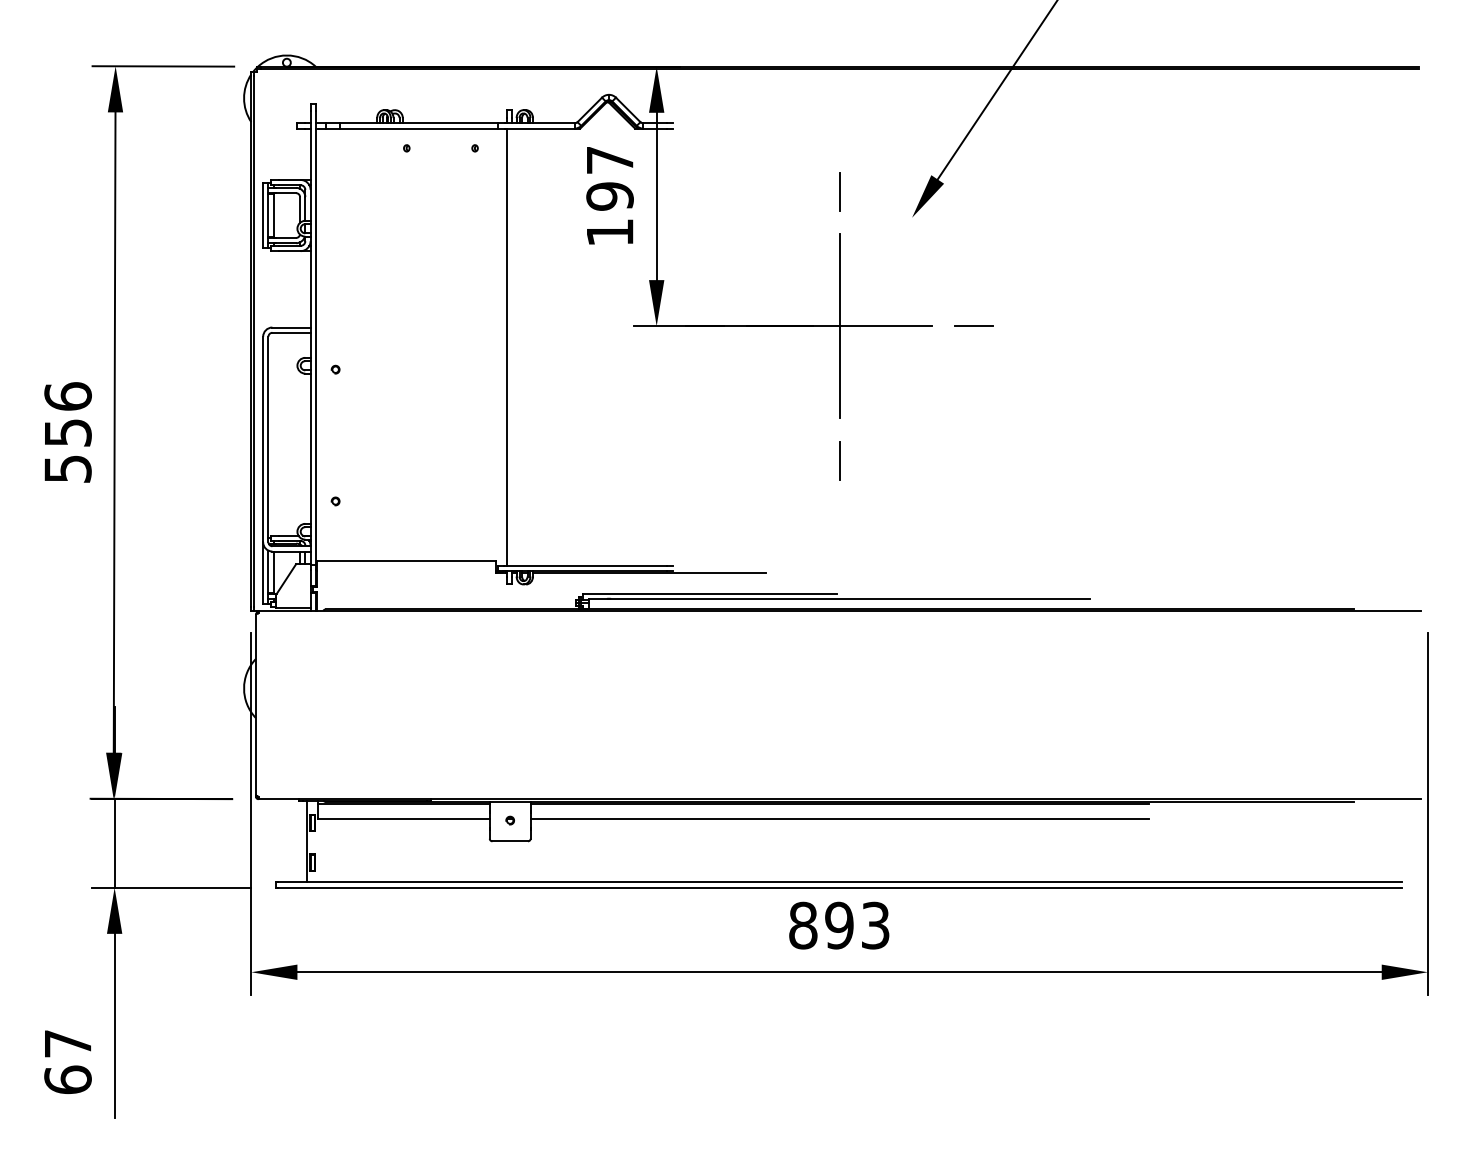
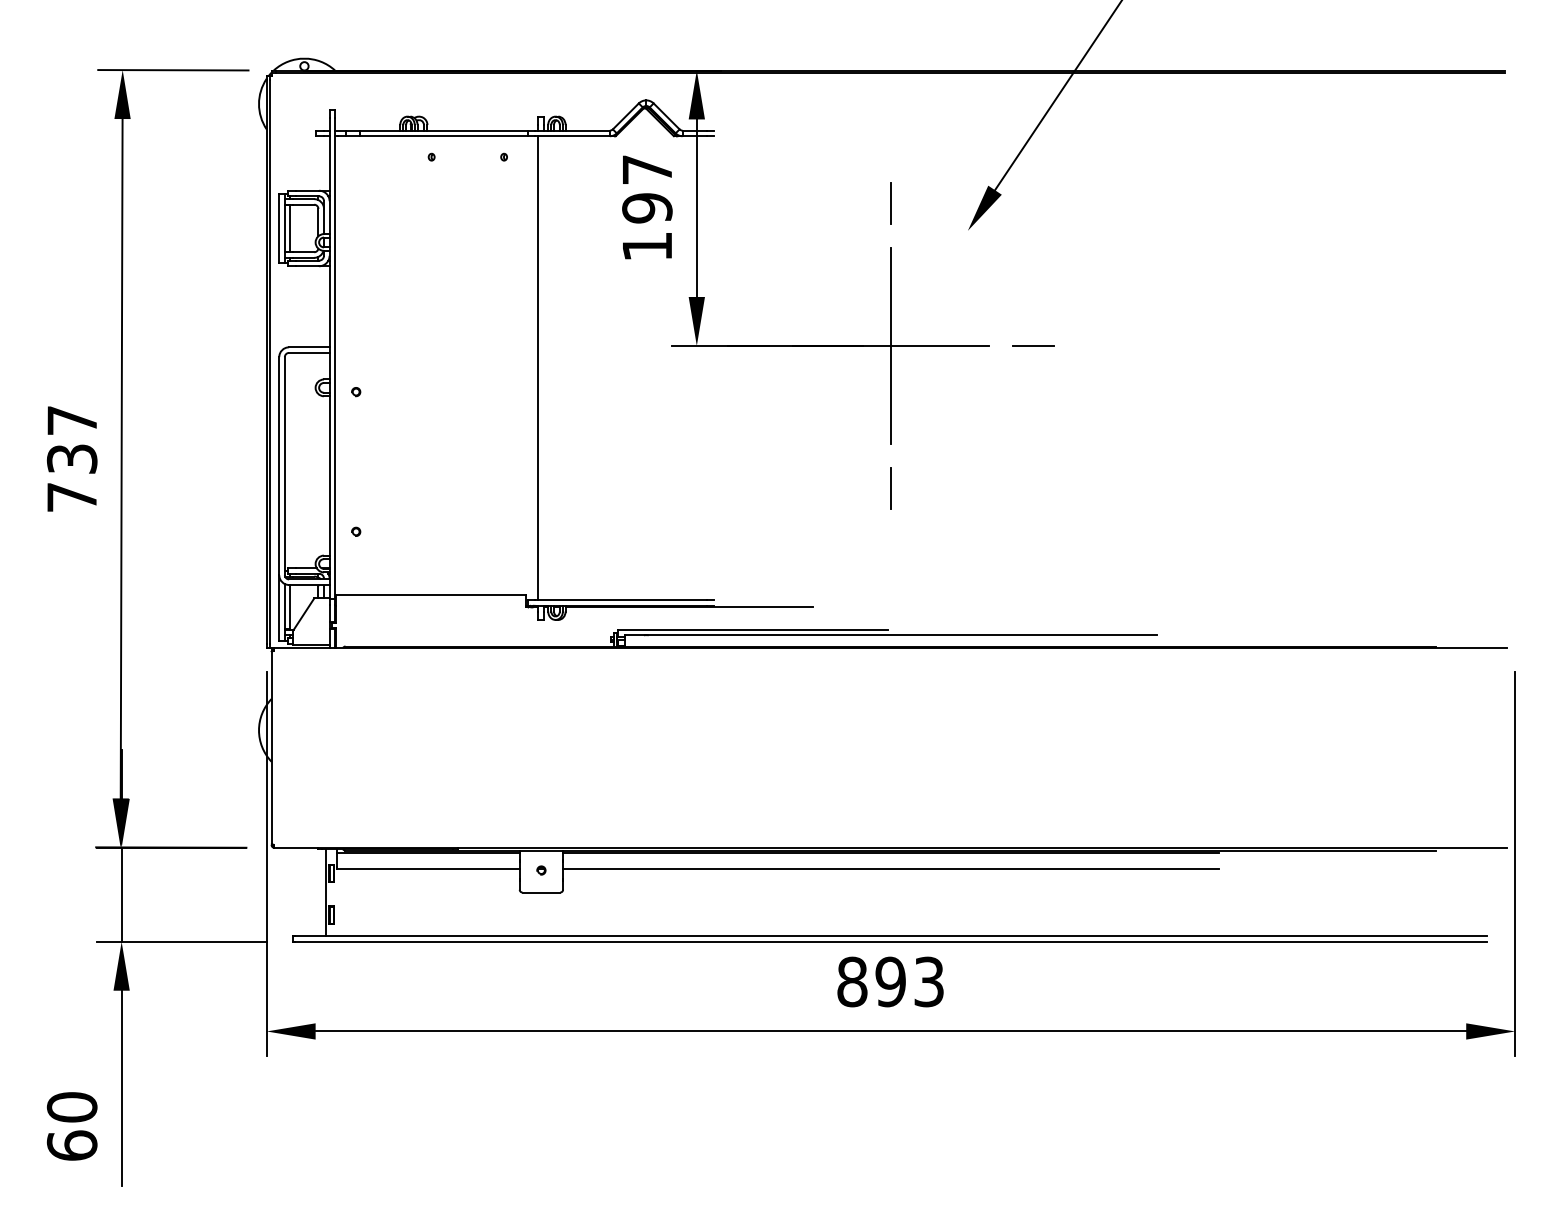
text: (67, 432) -> (71, 458), 556 -> 737
text: (67, 1043) -> (71, 1107), 67 -> 60

